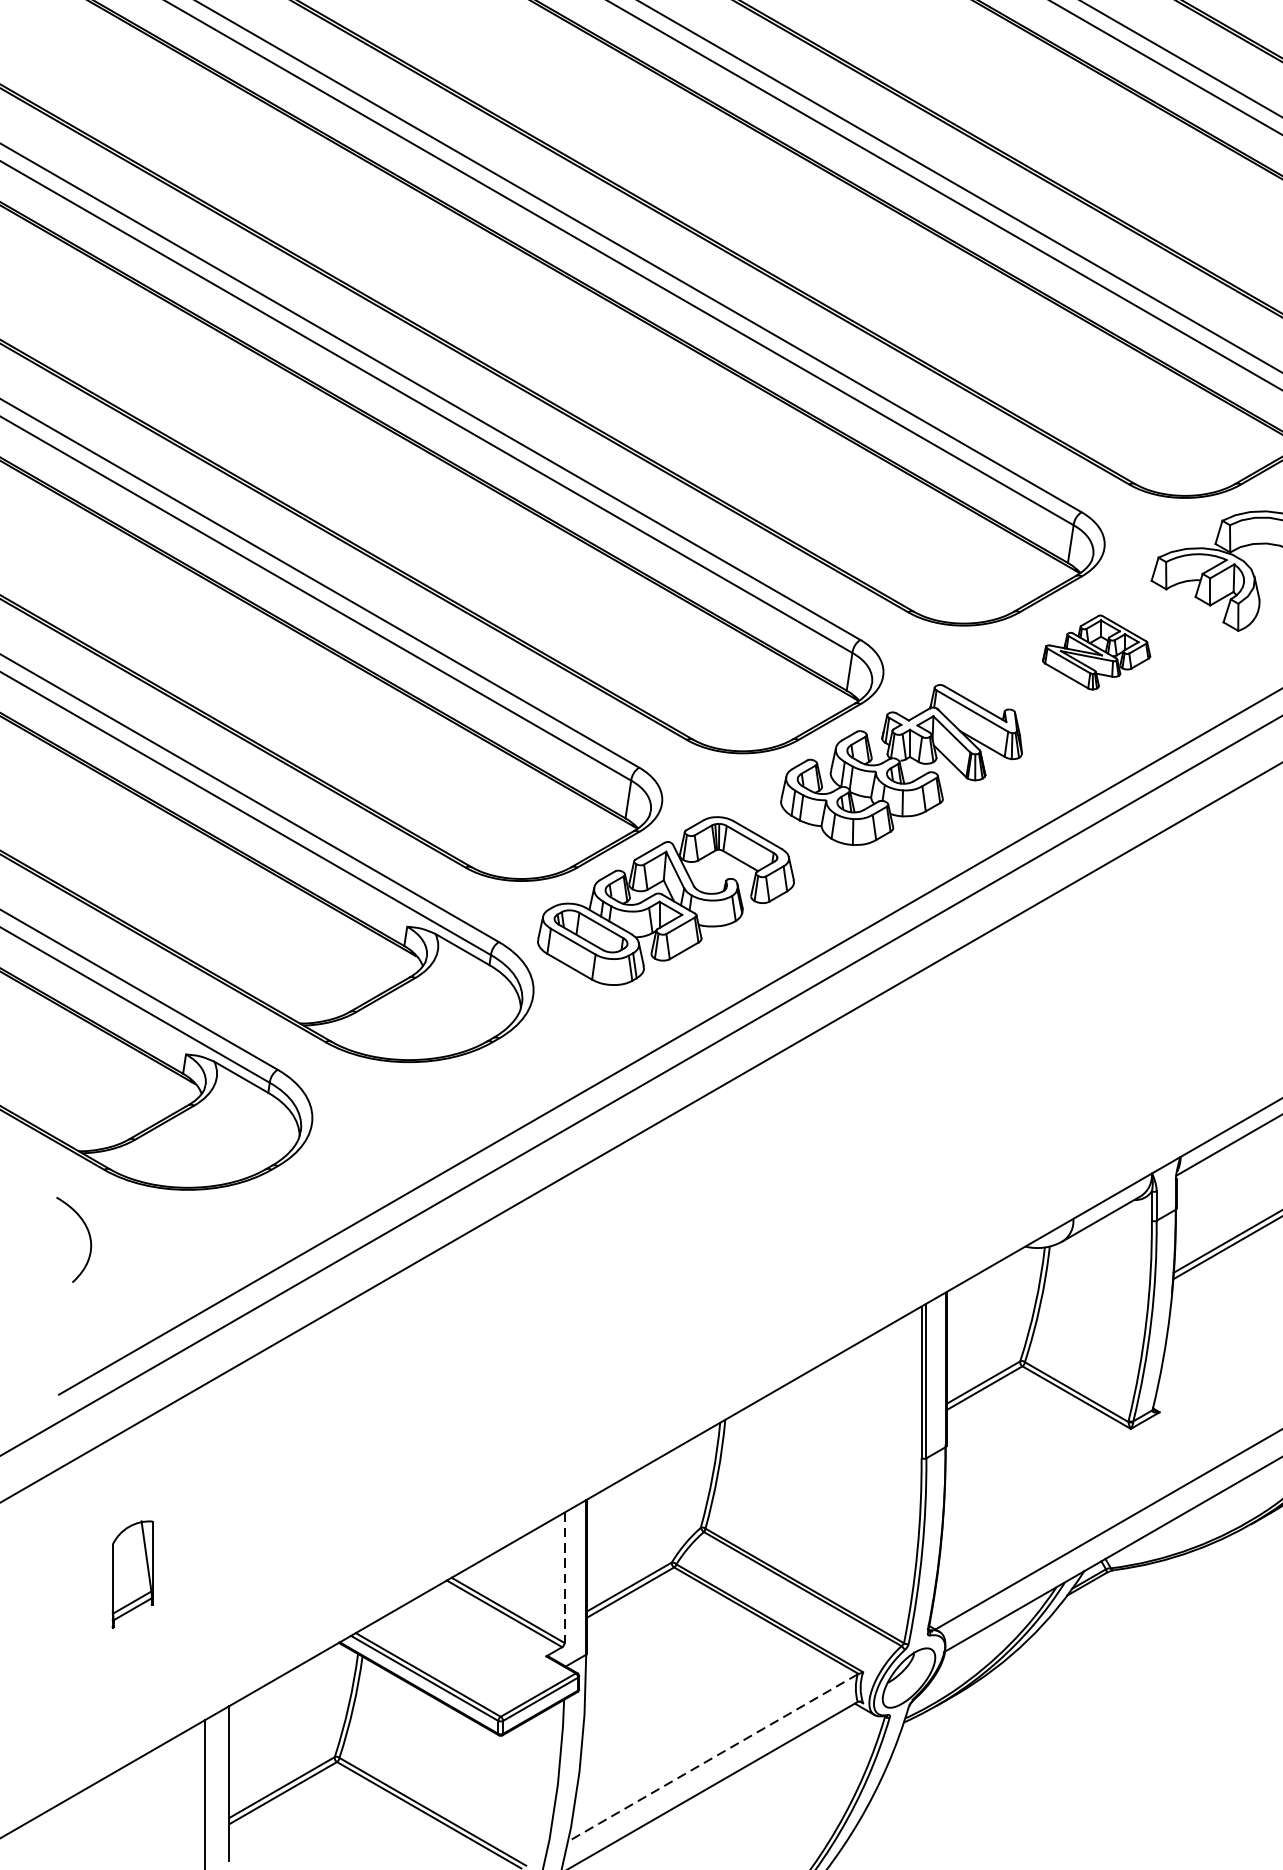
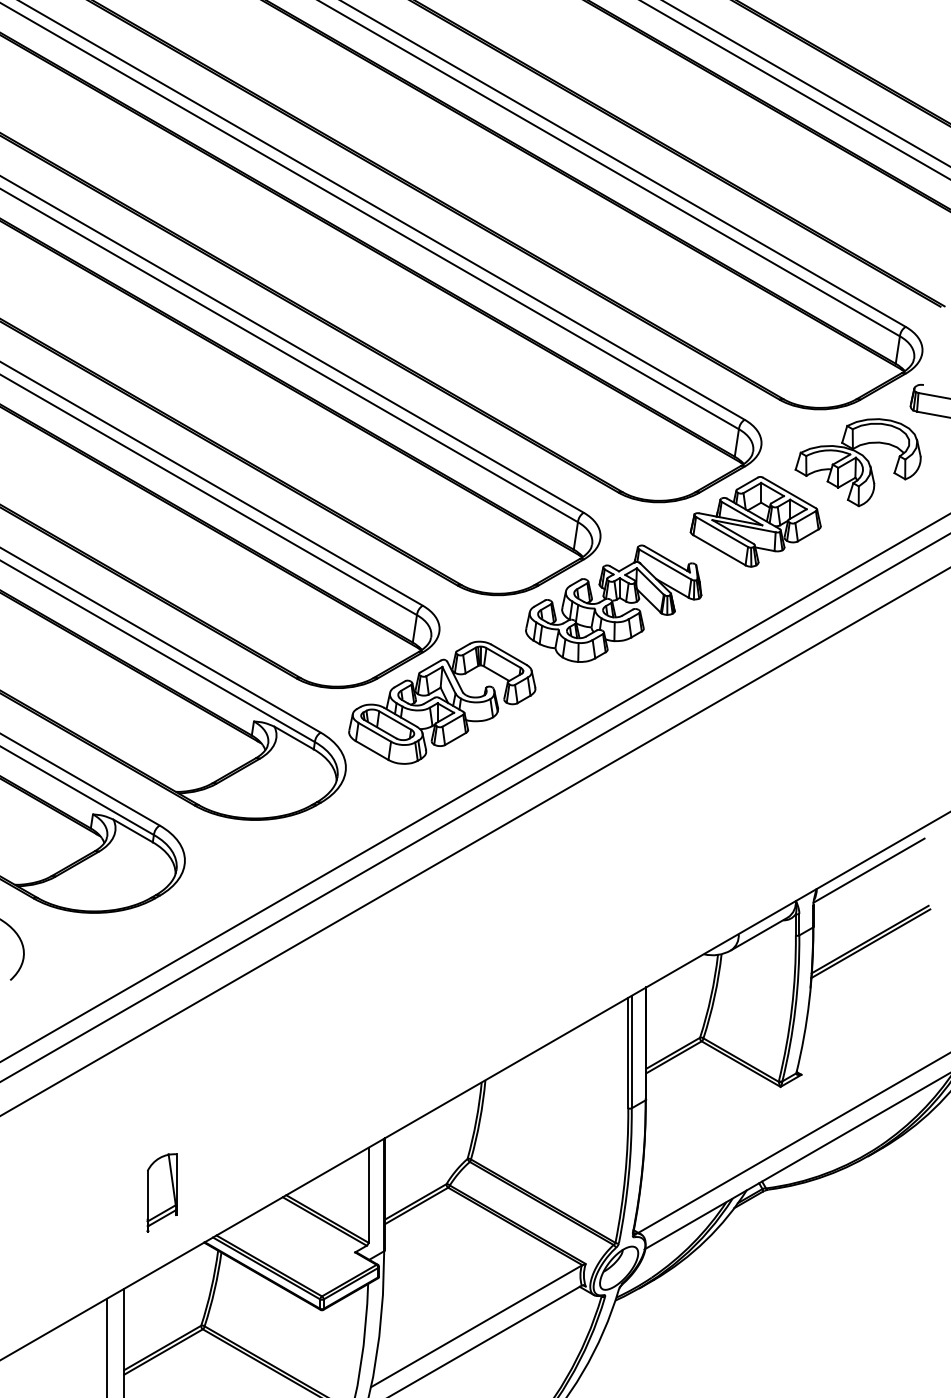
part: (1096, 651) -> (755, 521), size x1.67
part: (131, 1574) -> (161, 1192), moved
line: (564, 1578) -> (368, 1195), dashed -> solid
line: (713, 1758) -> (476, 1326), dashed -> solid

